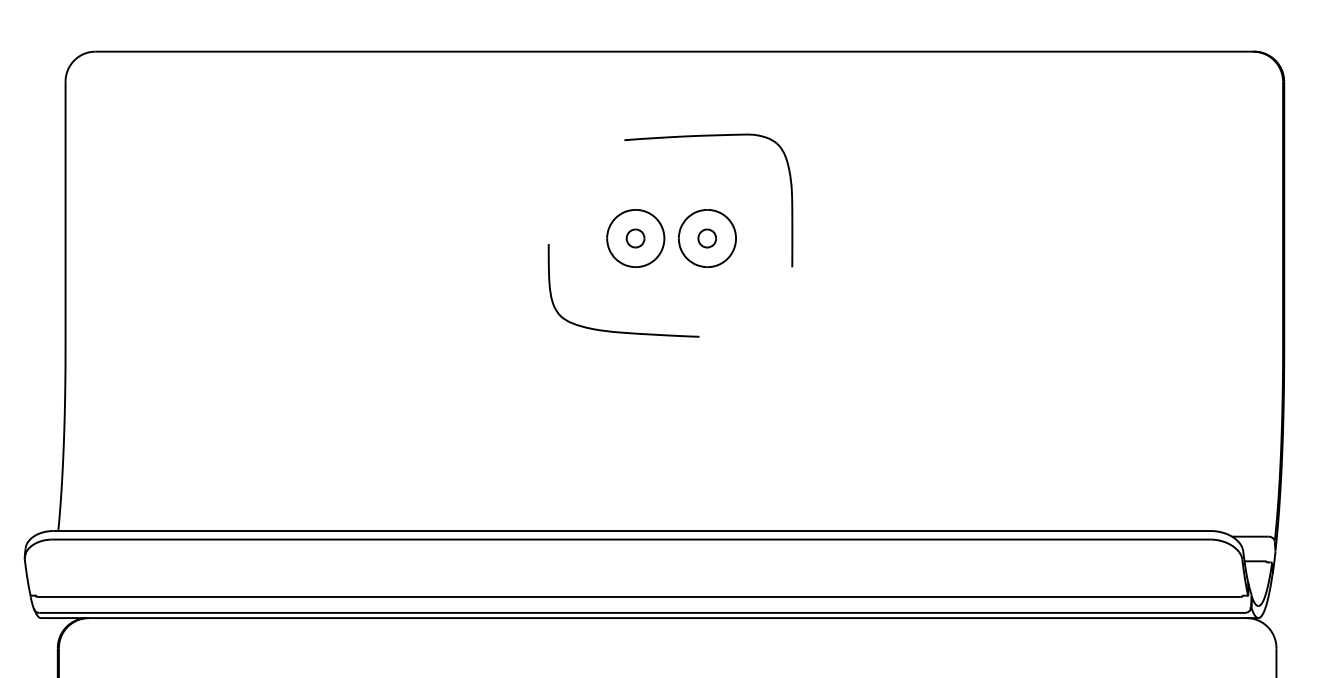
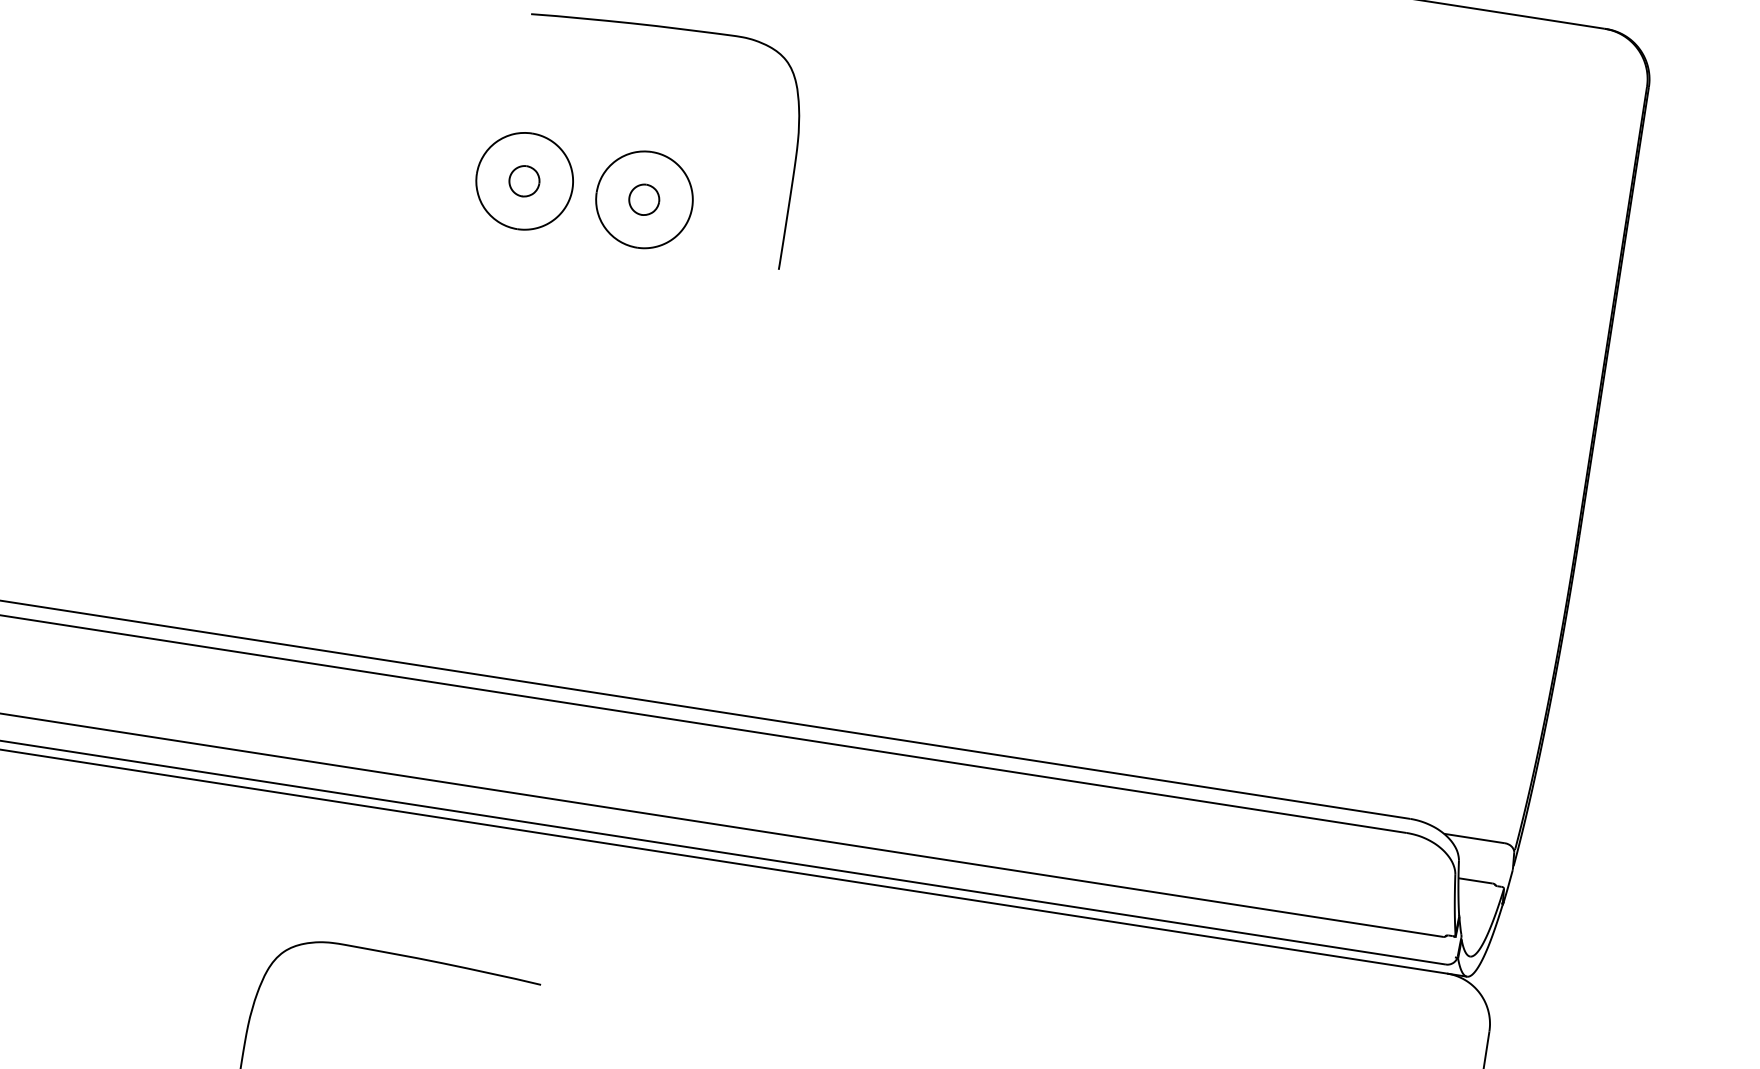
curve: (623, 331) -> (480, 333), removed

